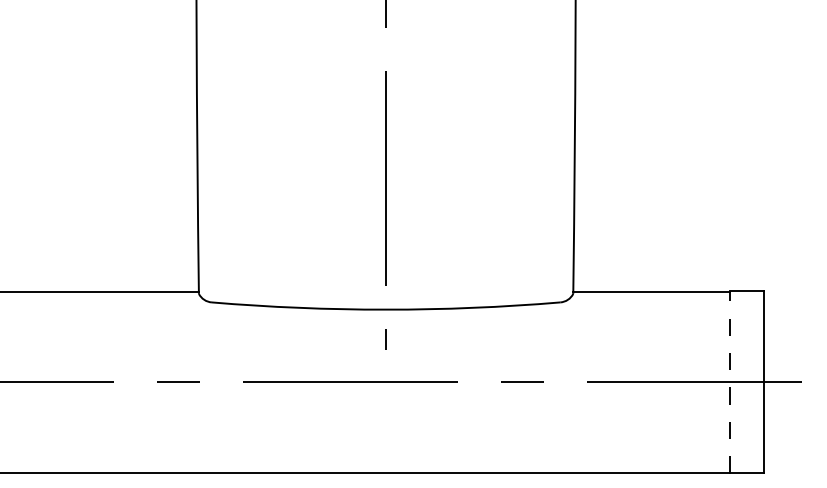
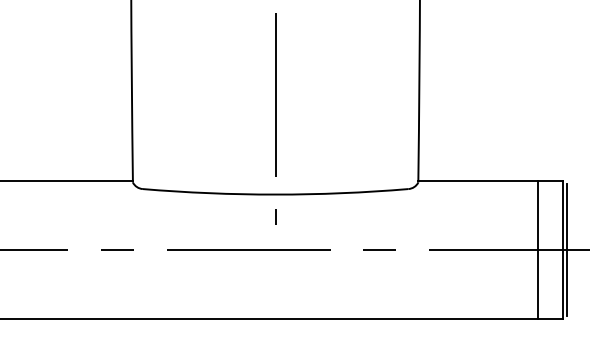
line: (730, 382) -> (538, 250), dashed -> solid
line: (768, 382) -> (567, 250), added

